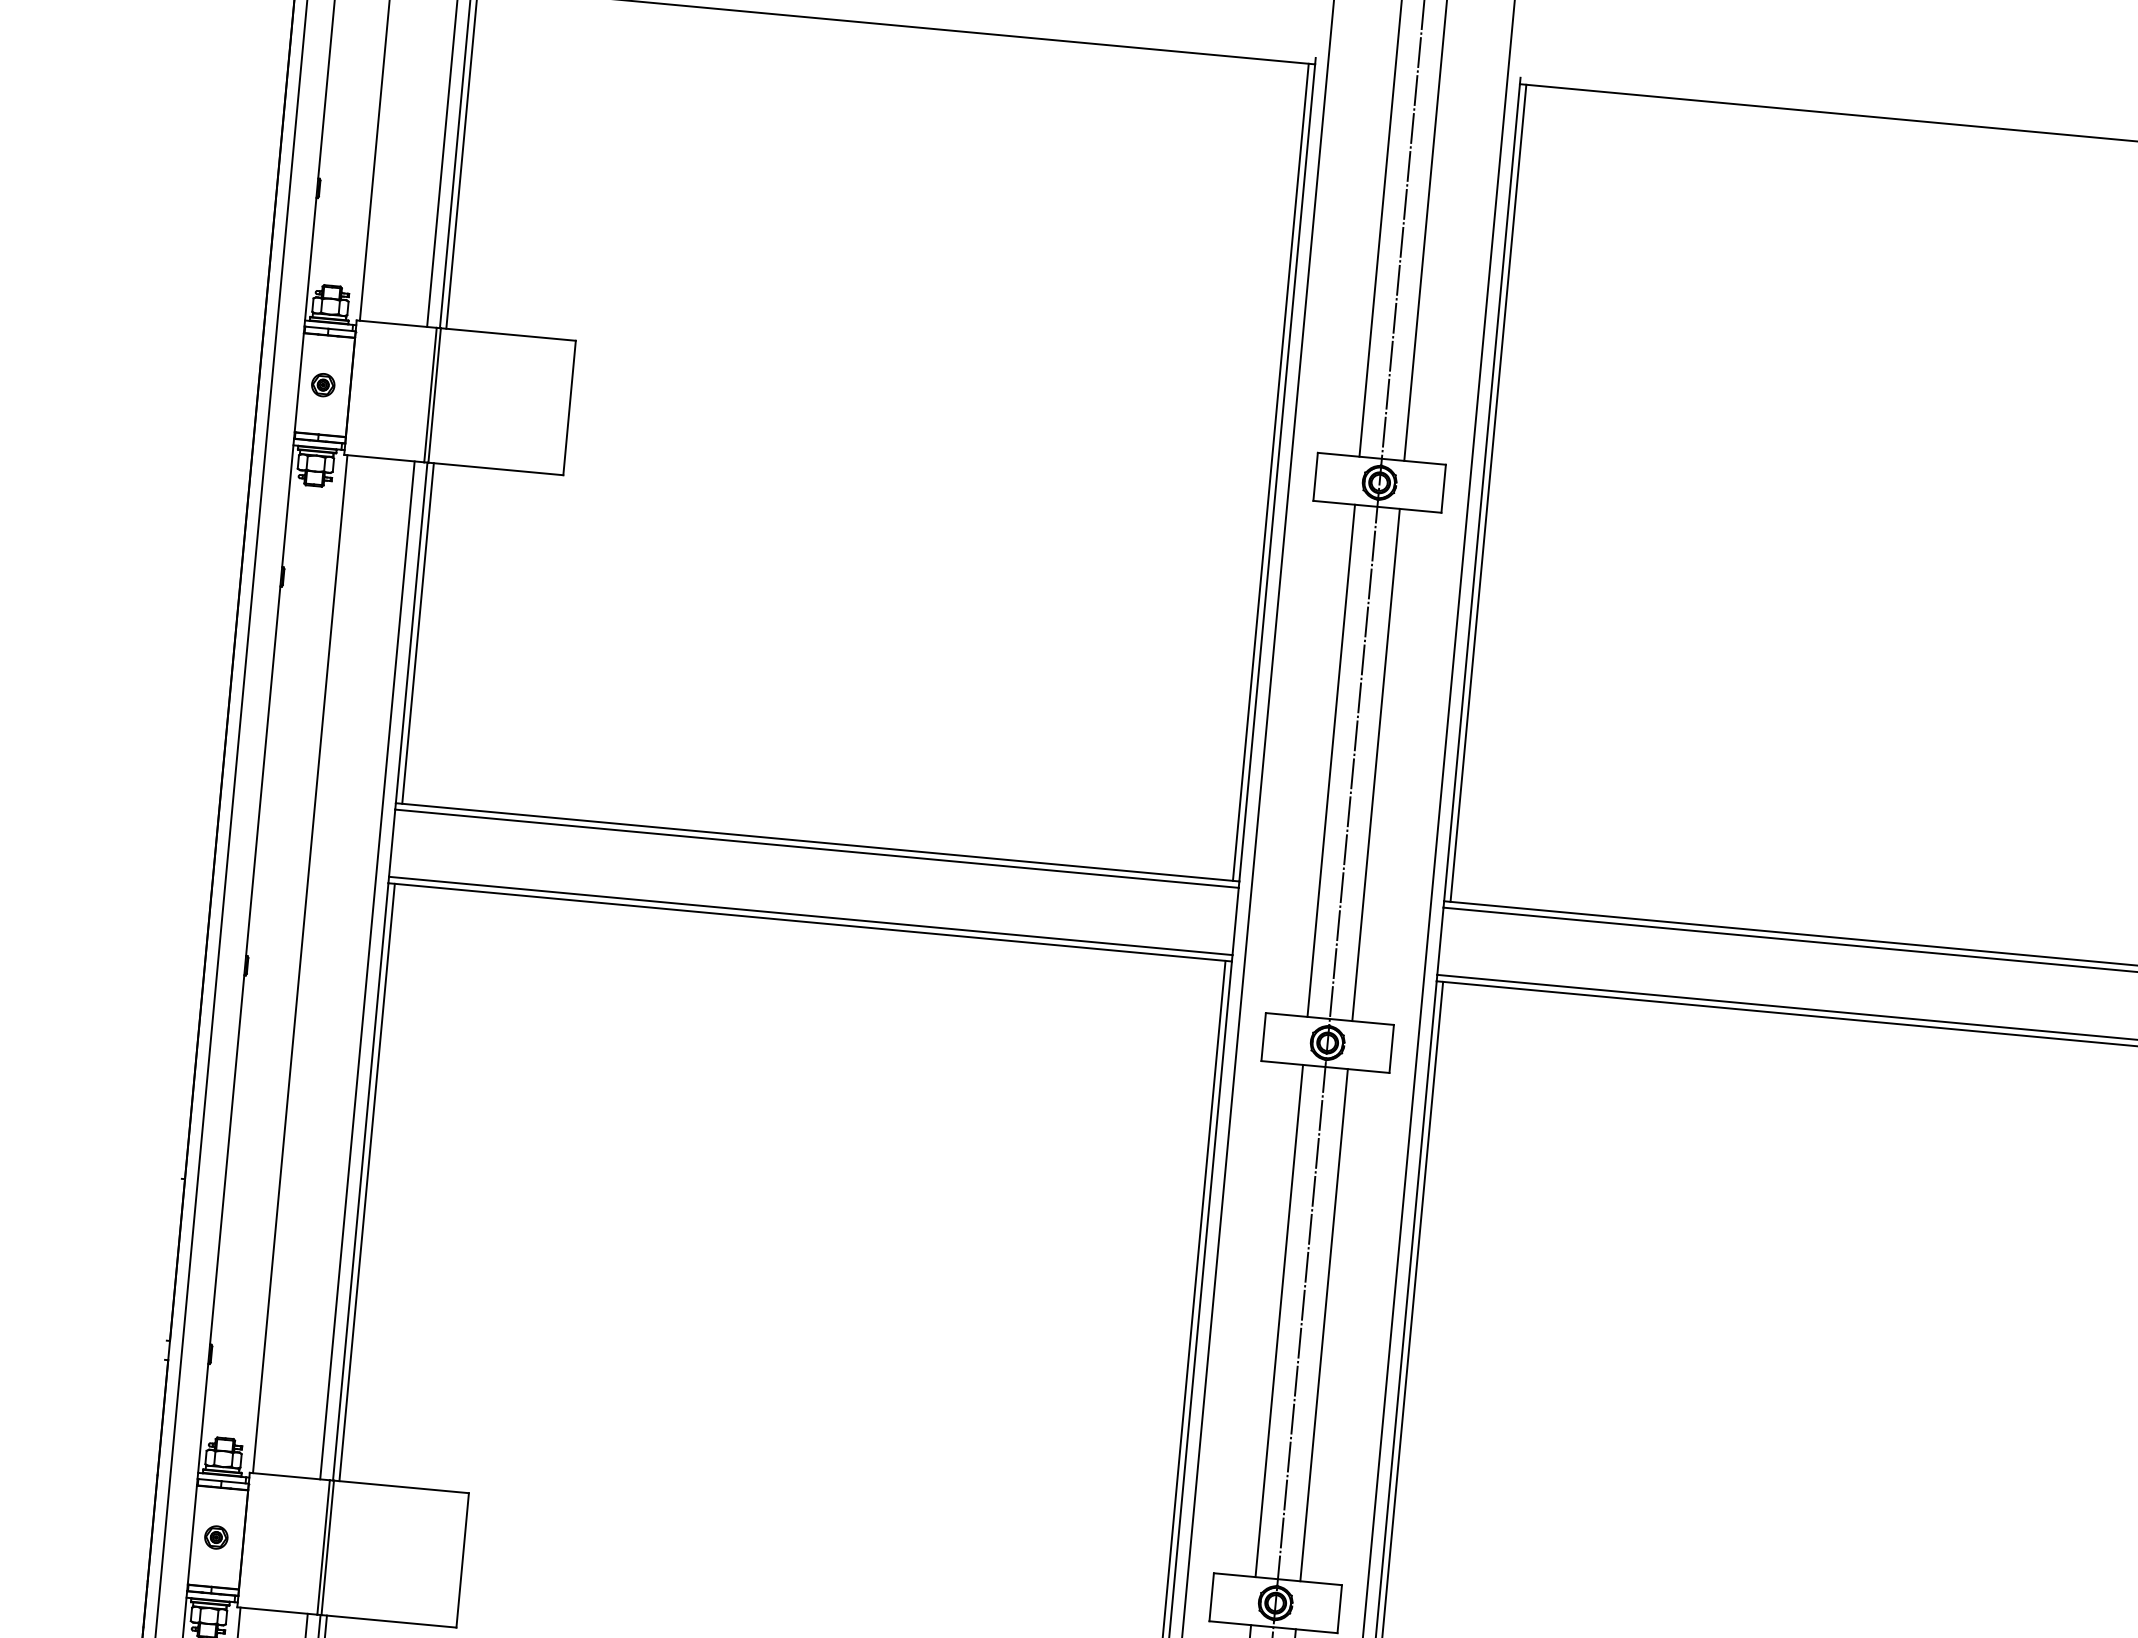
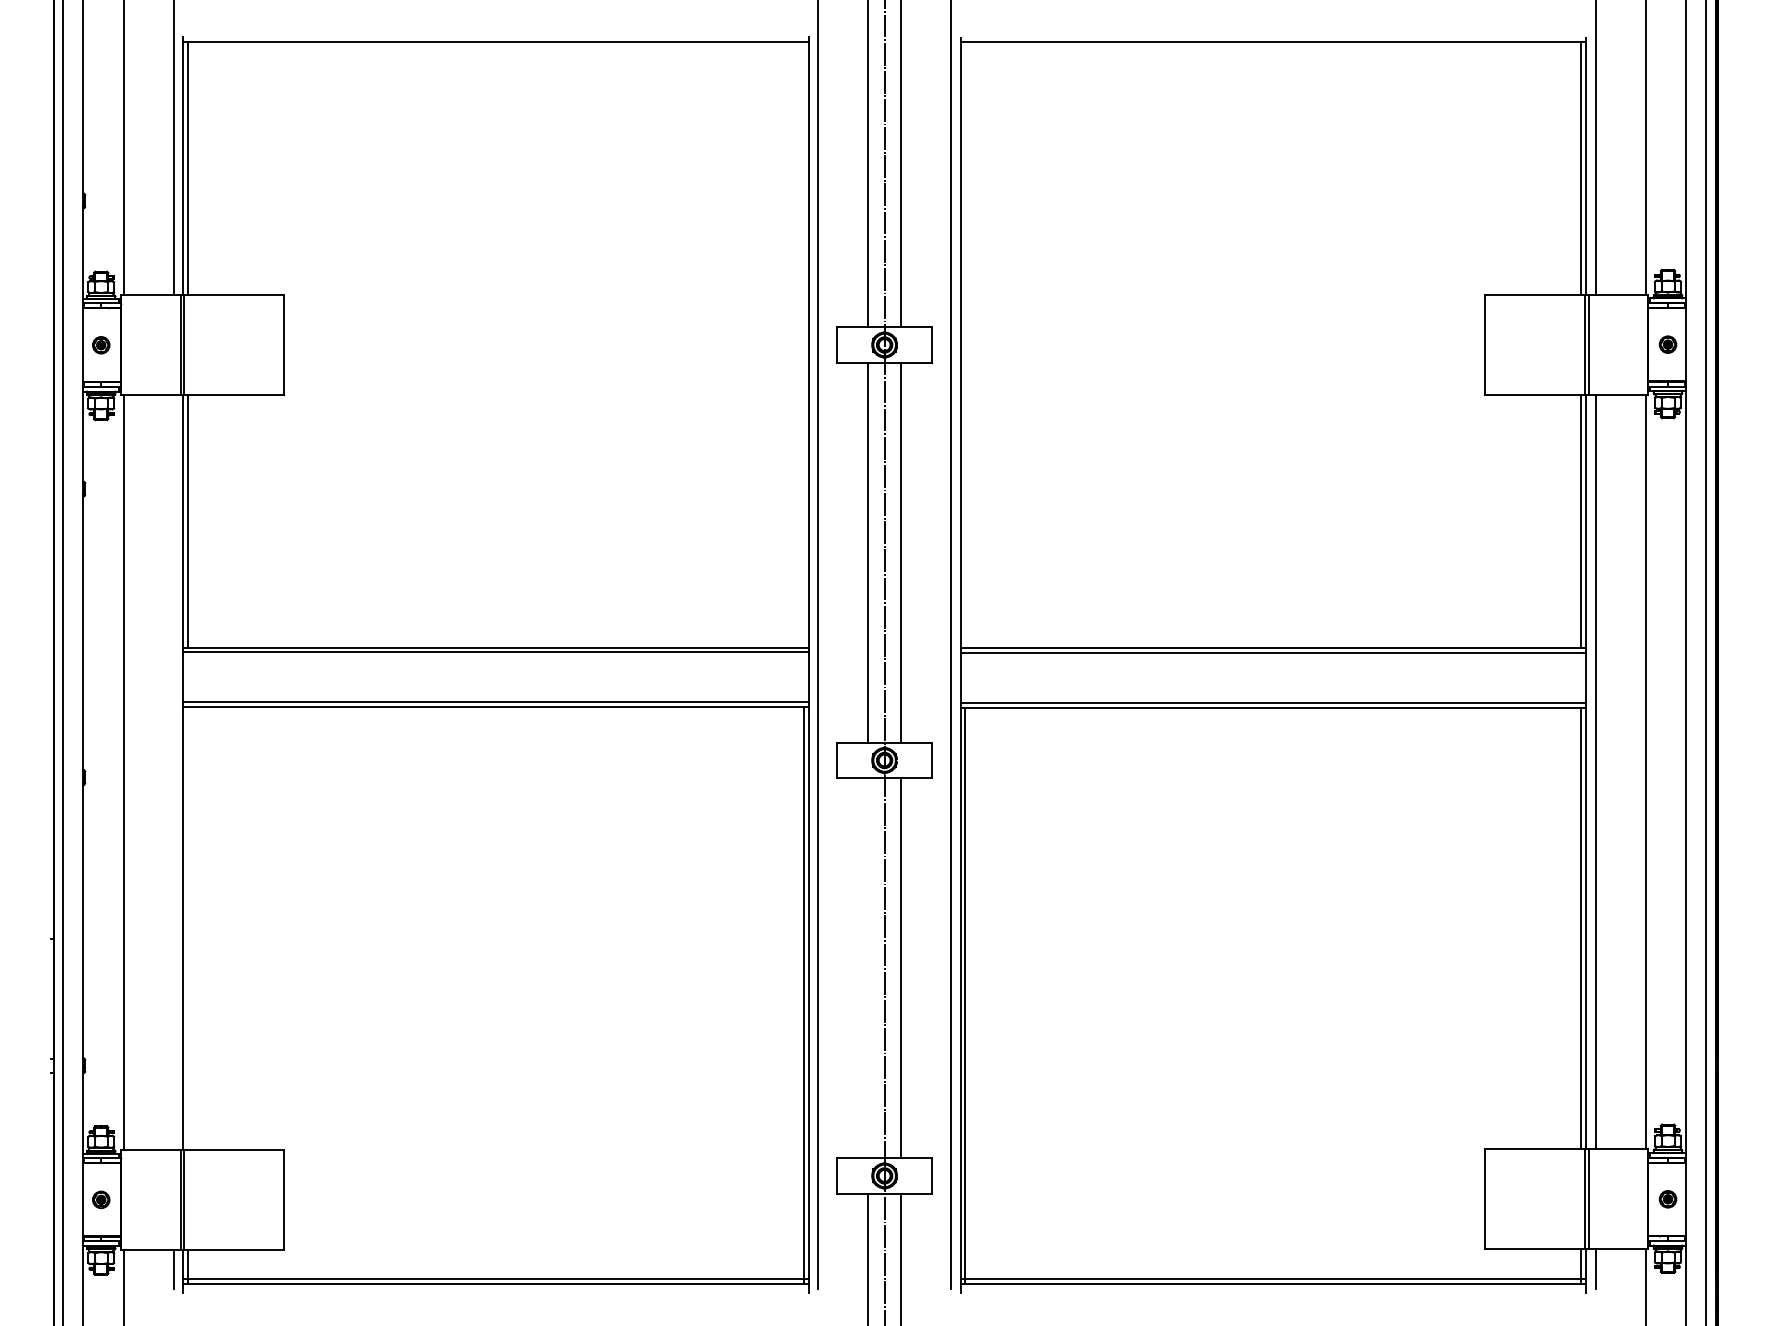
line: (1270, 471) -> (803, 344), removed
line: (1488, 493) -> (965, 345), removed
line: (367, 970) -> (173, 772), removed
line: (366, 1182) -> (187, 928), removed
line: (1279, 1321) -> (868, 968), removed

